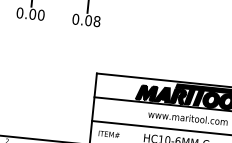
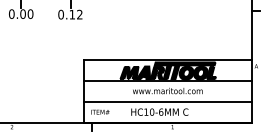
text: (92, 20) -> (75, 14), 0.08 -> 0.12

